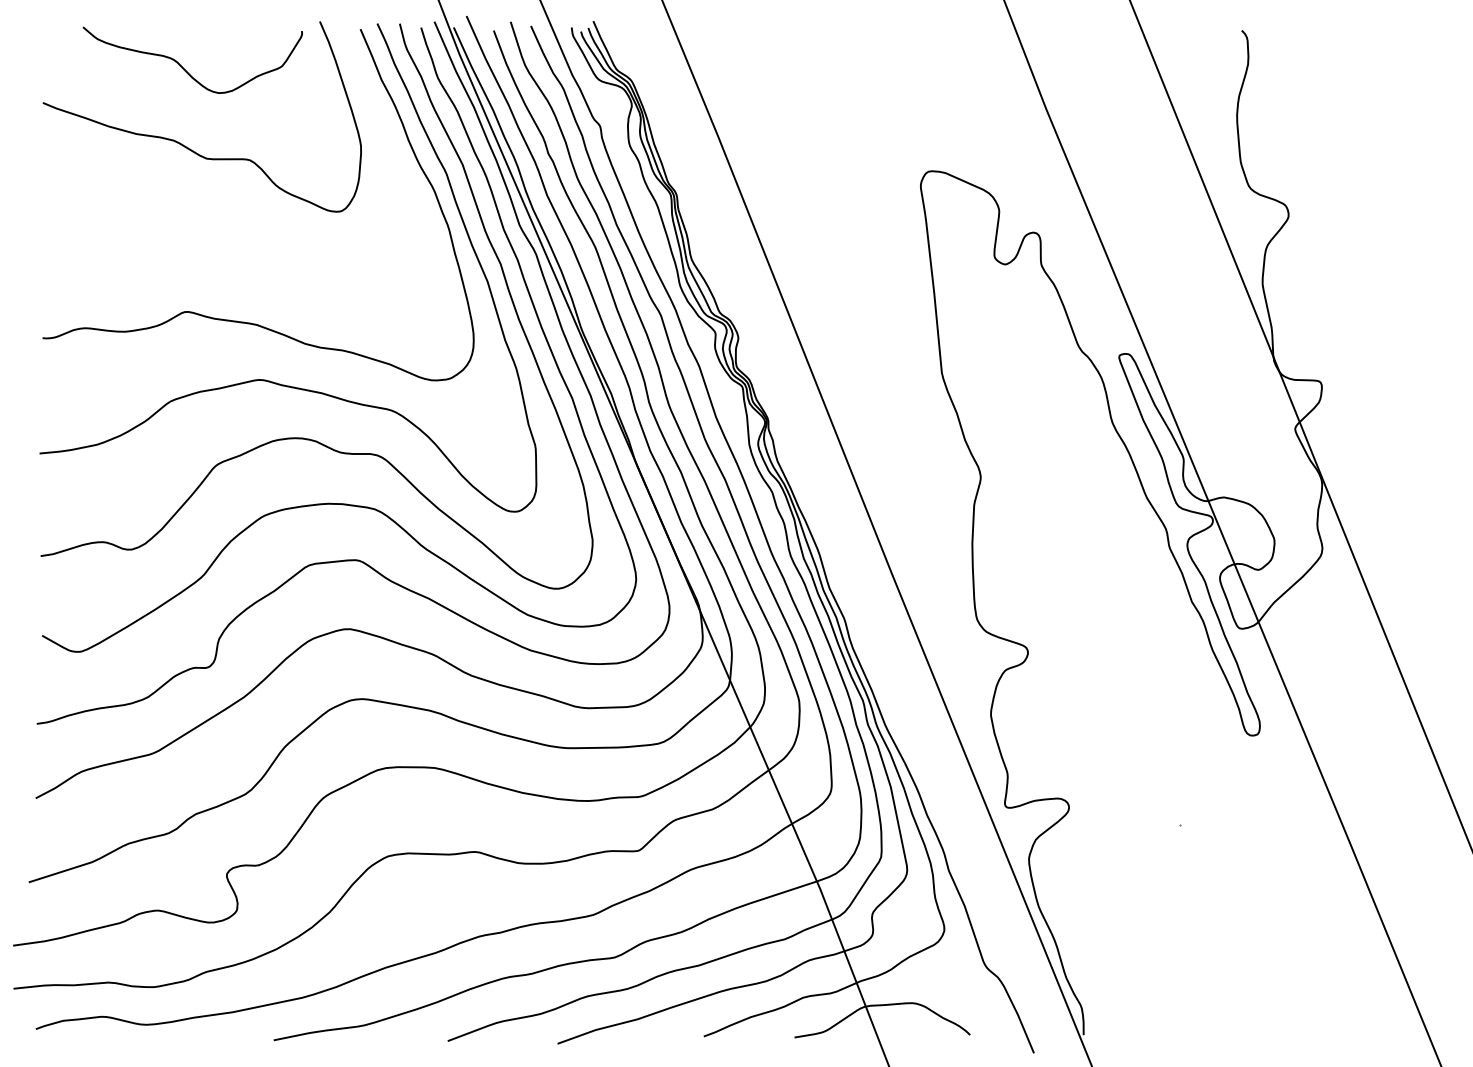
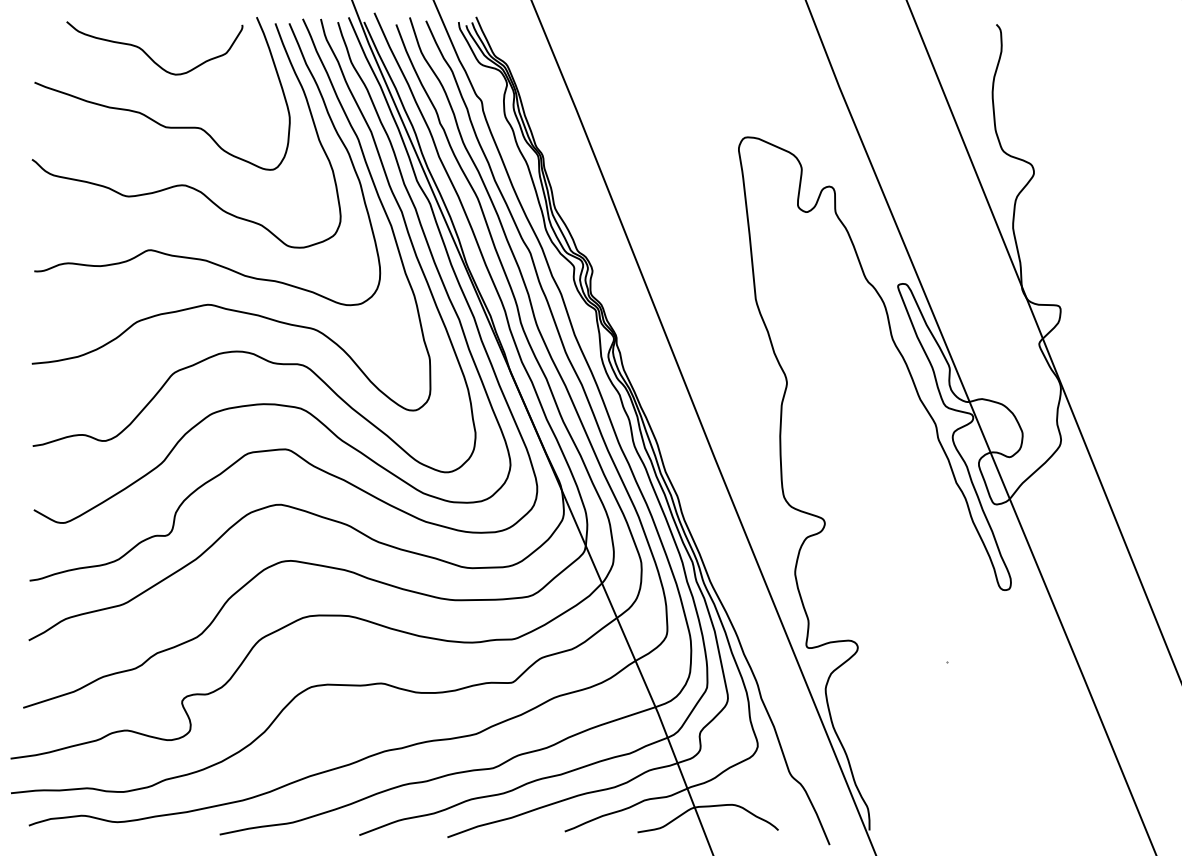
curve: (232, 230) -> (186, 184), added

